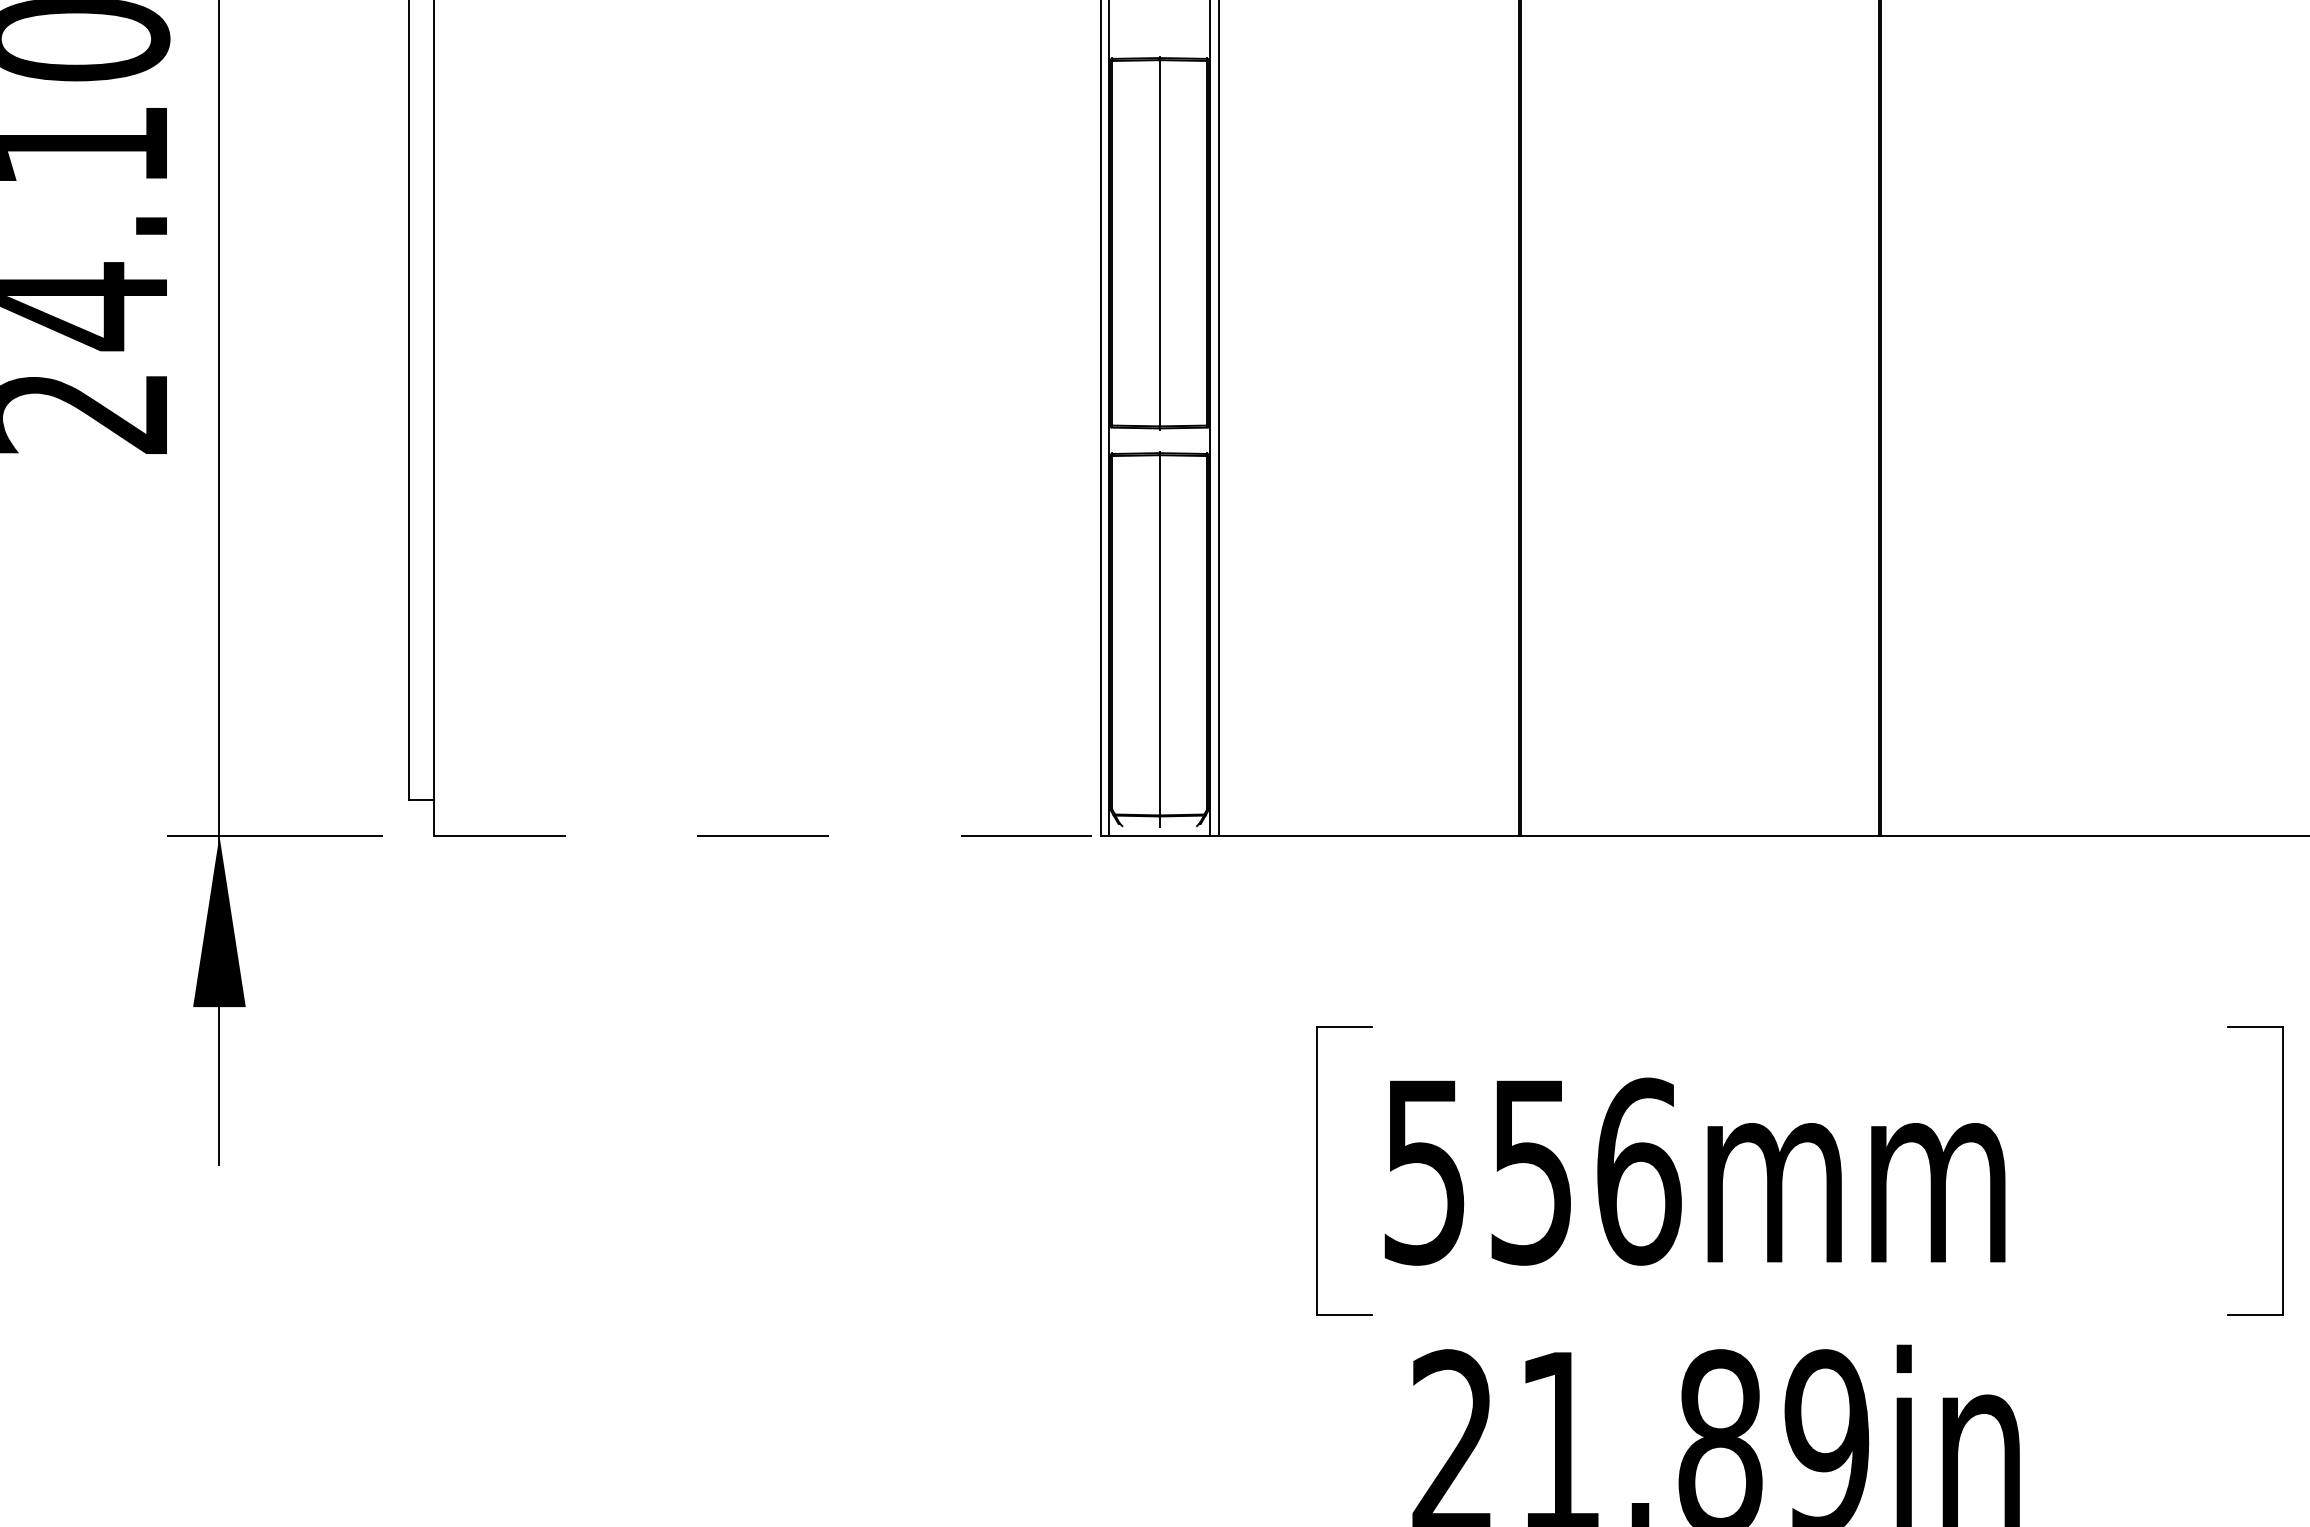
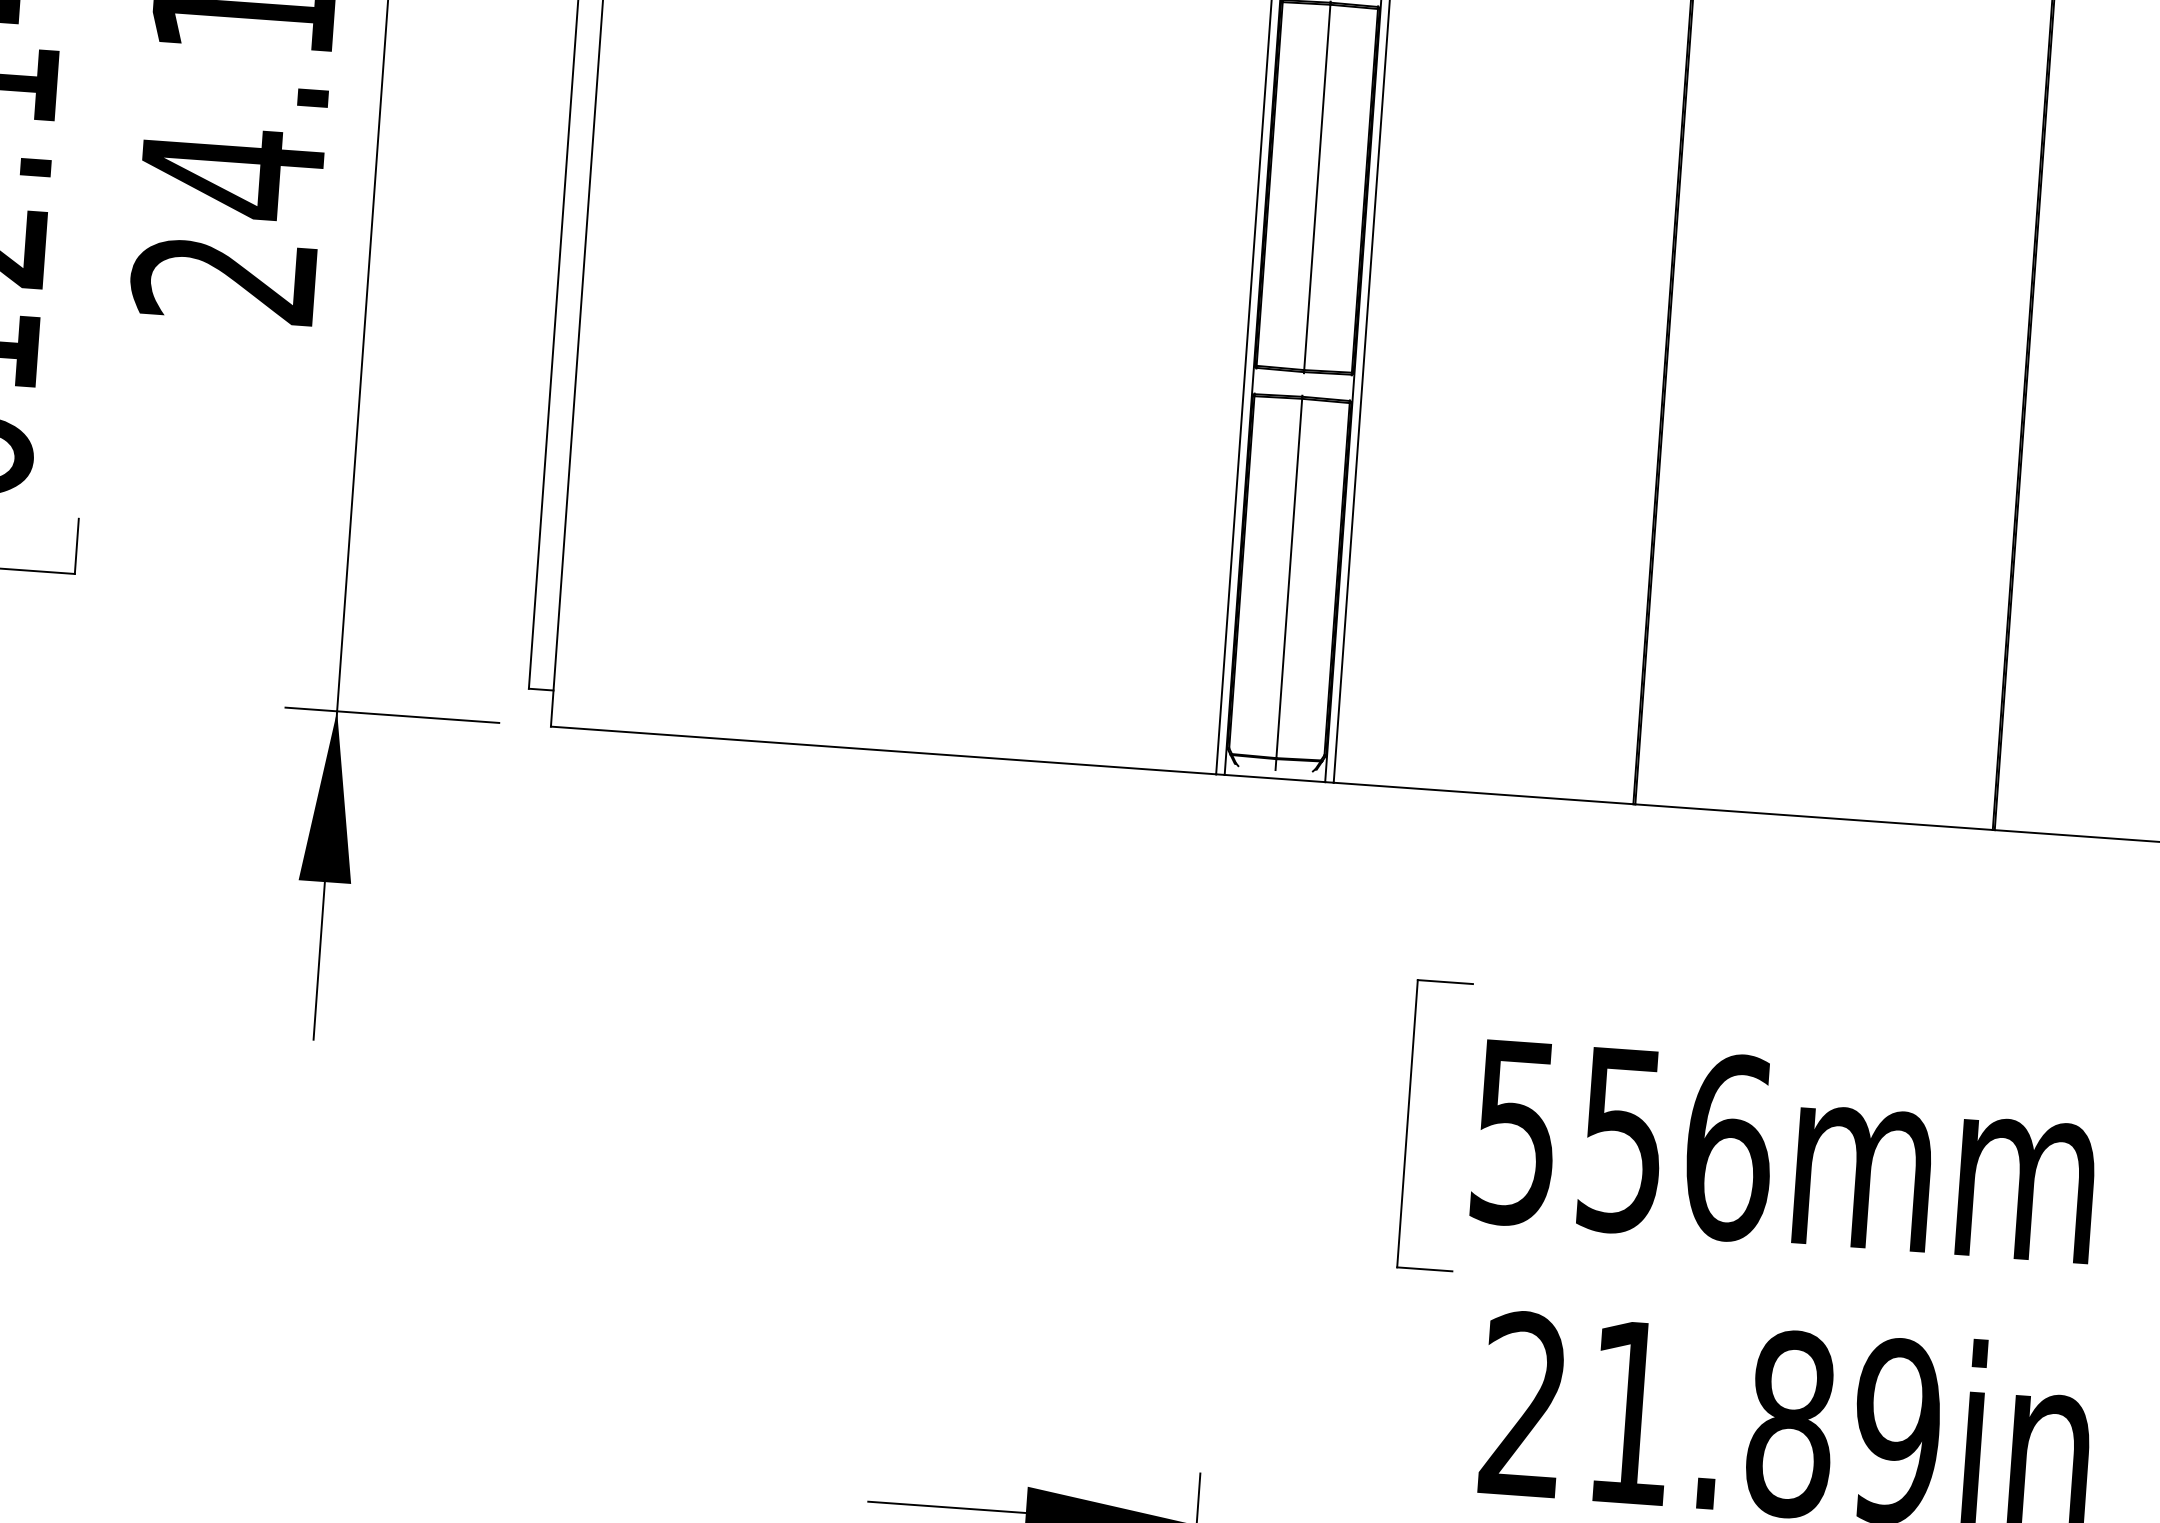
line: (767, 835) -> (883, 750), dashed -> solid

